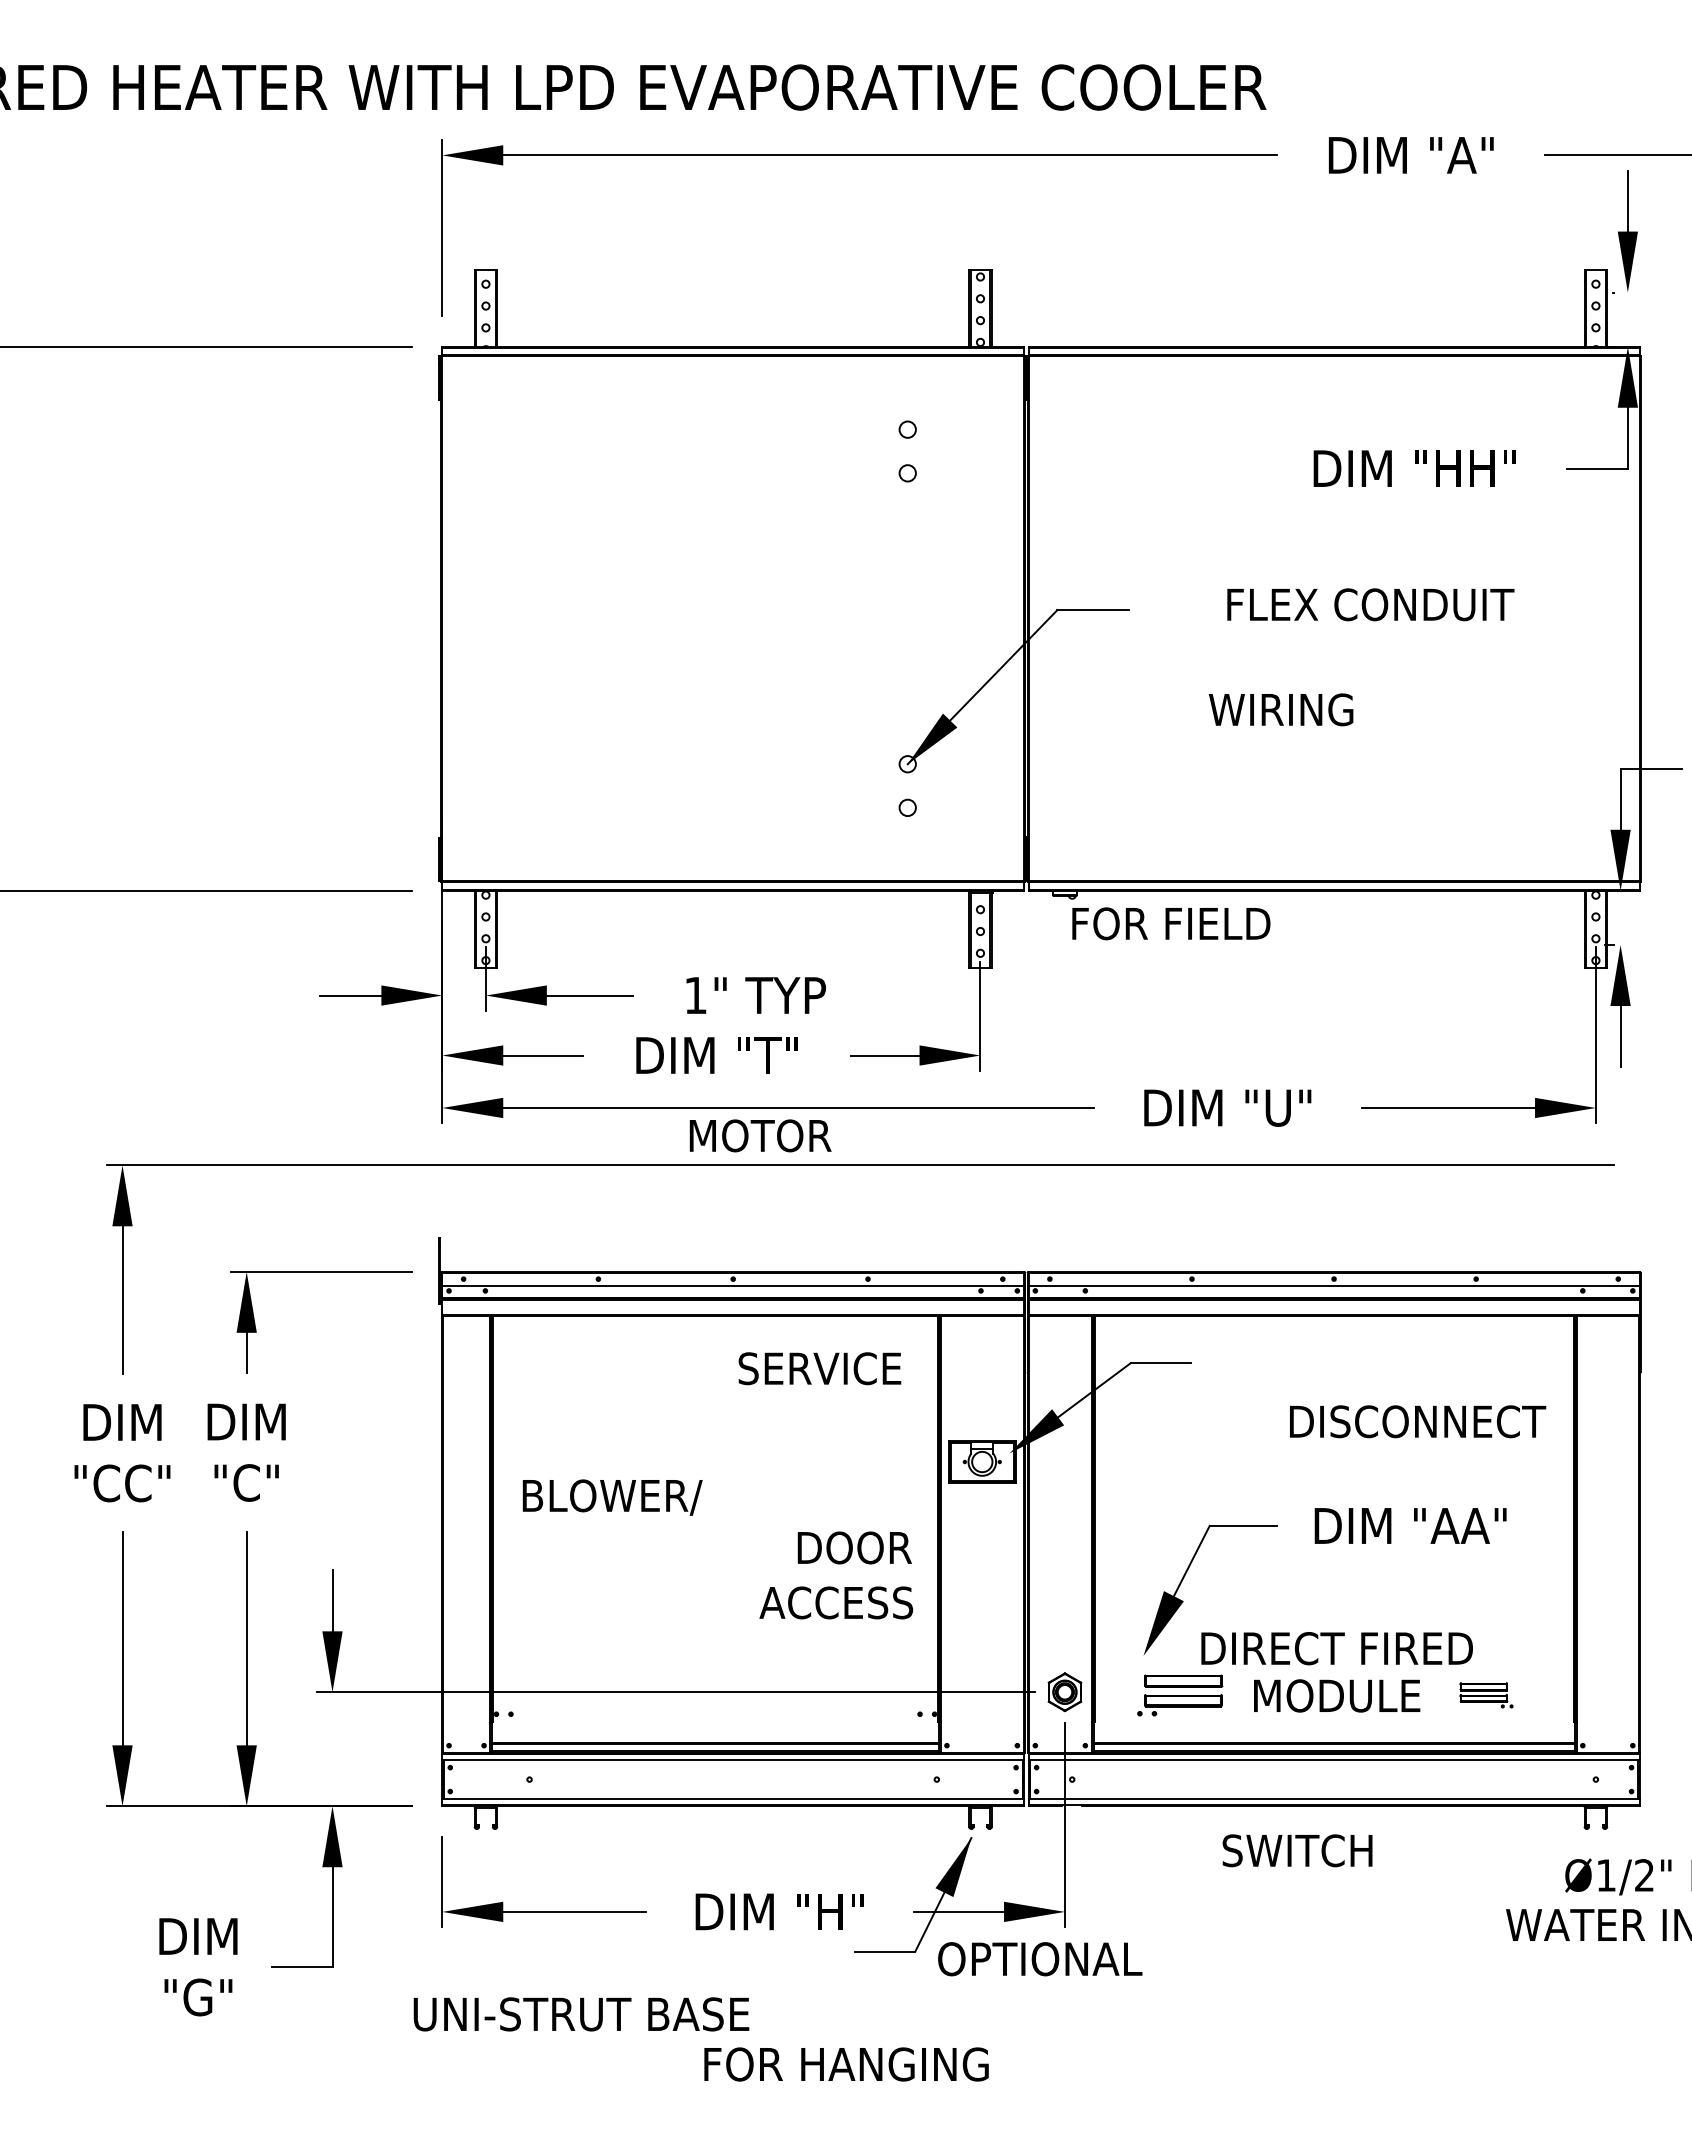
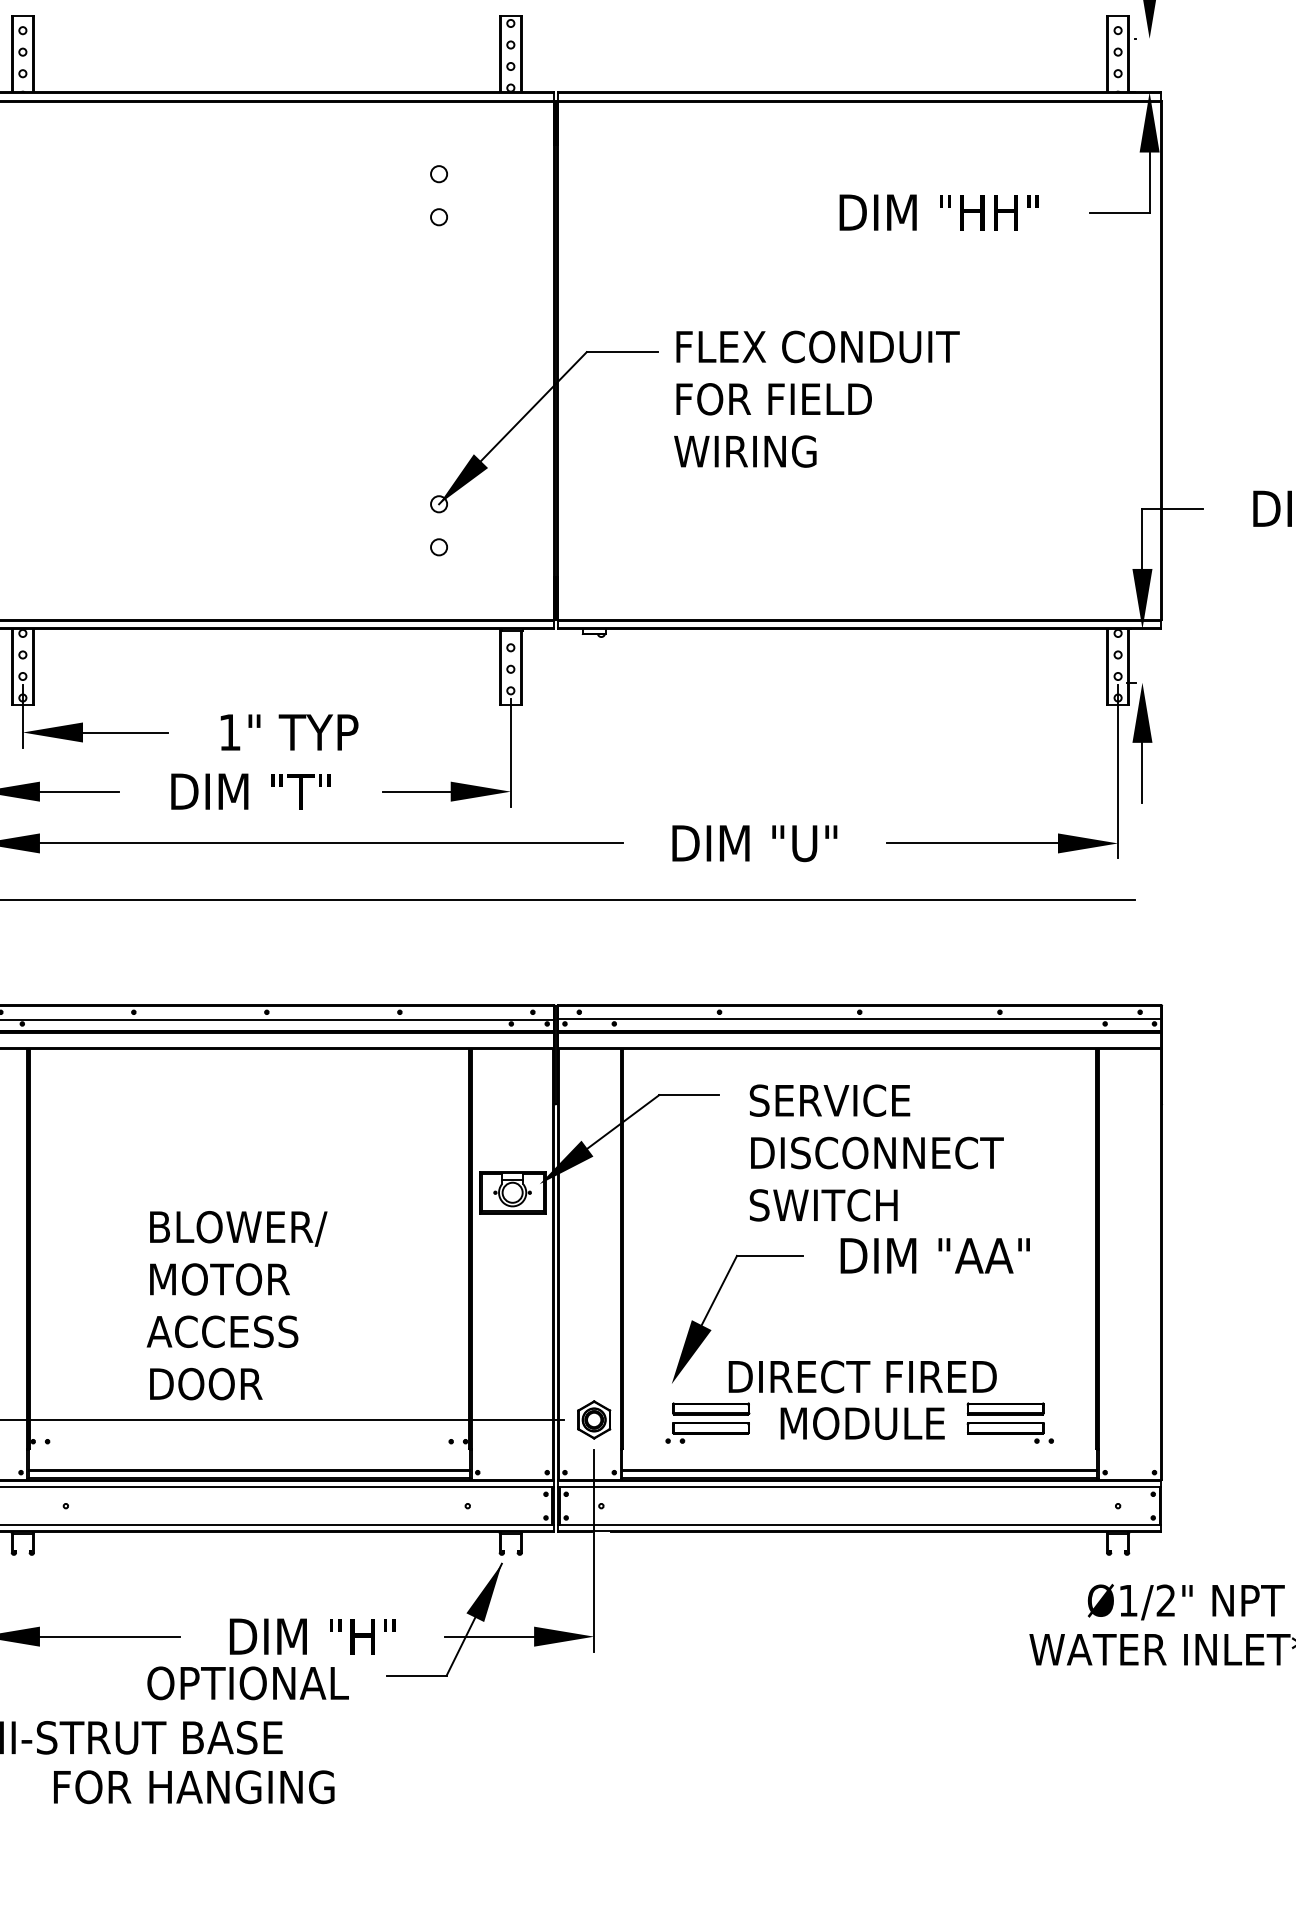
text: (1370, 604) -> (817, 346), moved
text: (1281, 709) -> (745, 451), moved
text: (1171, 923) -> (774, 398), moved
text: (760, 1135) -> (219, 1279), moved
text: (819, 1368) -> (829, 1100), moved
text: (1418, 1421) -> (877, 1152), moved
text: (612, 1497) -> (238, 1228), moved
text: (854, 1547) -> (205, 1383), moved
text: (836, 1602) -> (222, 1331), moved
part: (1486, 1695) -> (1010, 1423), size x1.67
text: (1297, 1850) -> (823, 1205), moved
text: (1040, 1959) -> (248, 1683), moved
text: (846, 2064) -> (194, 1787), moved

